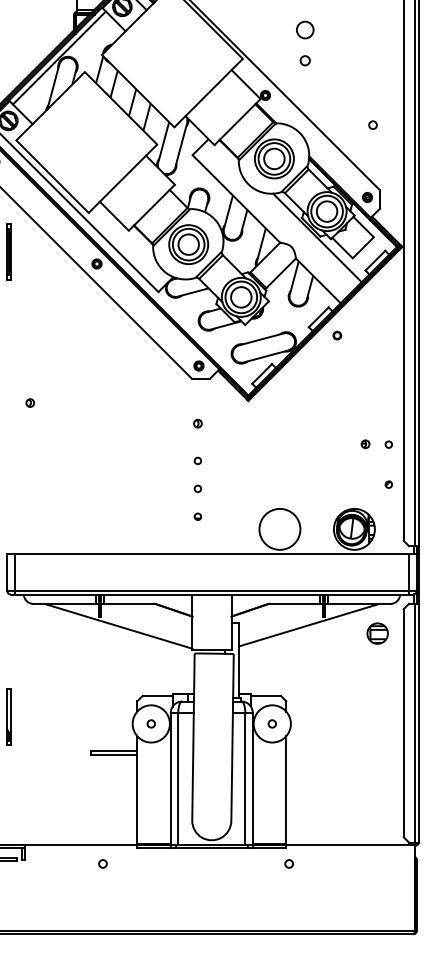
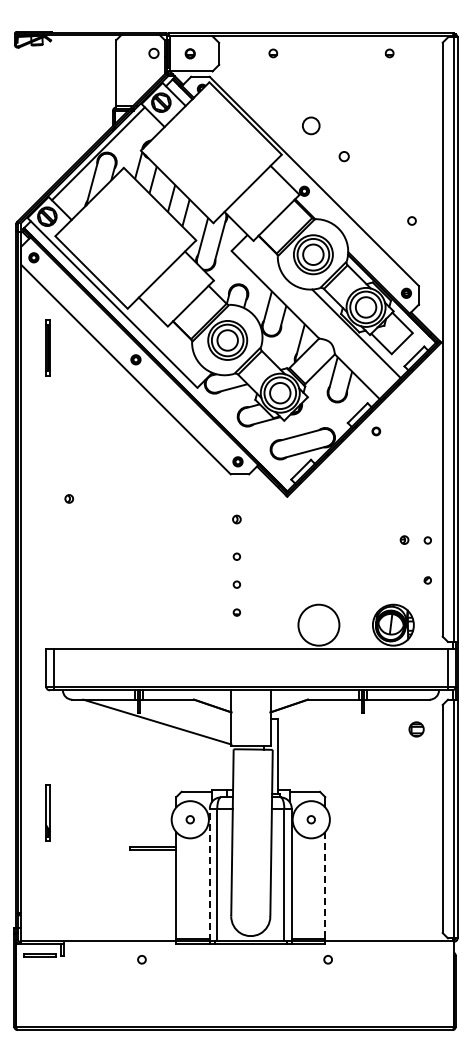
circle: (305, 29) -> (311, 125), moved
line: (309, 624) -> (348, 720), removed
part: (377, 633) -> (416, 729), size x0.7
line: (170, 778) -> (209, 874), solid -> dashed
line: (286, 789) -> (325, 885), solid -> dashed

